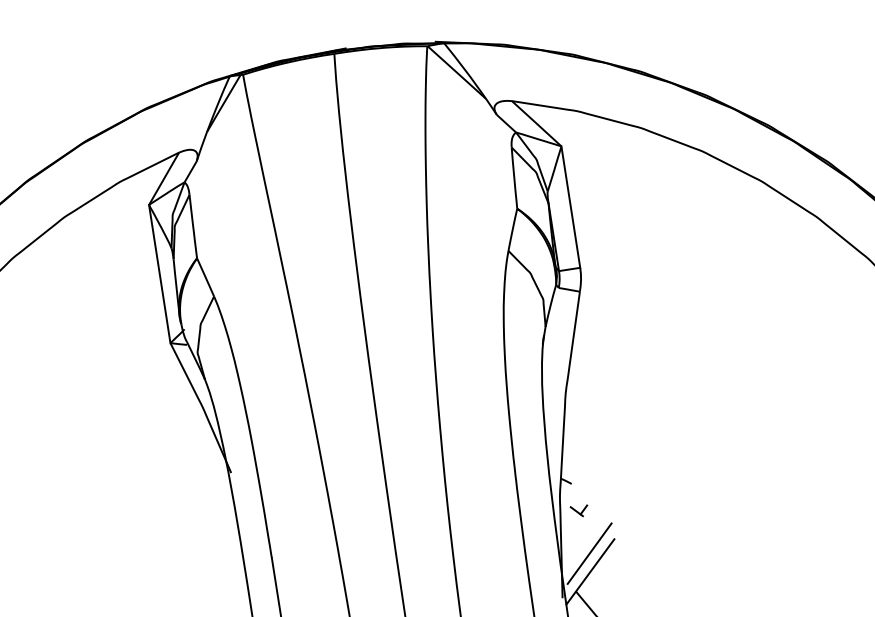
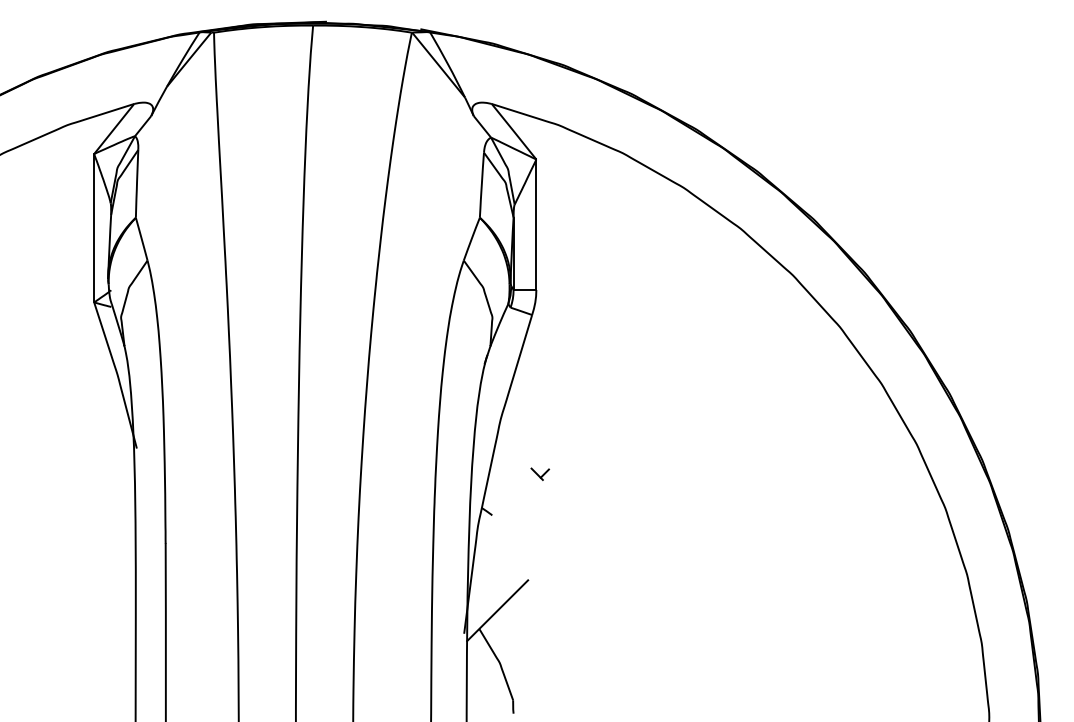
part: (579, 510) -> (540, 473), moved
line: (589, 553) -> (499, 591), removed

